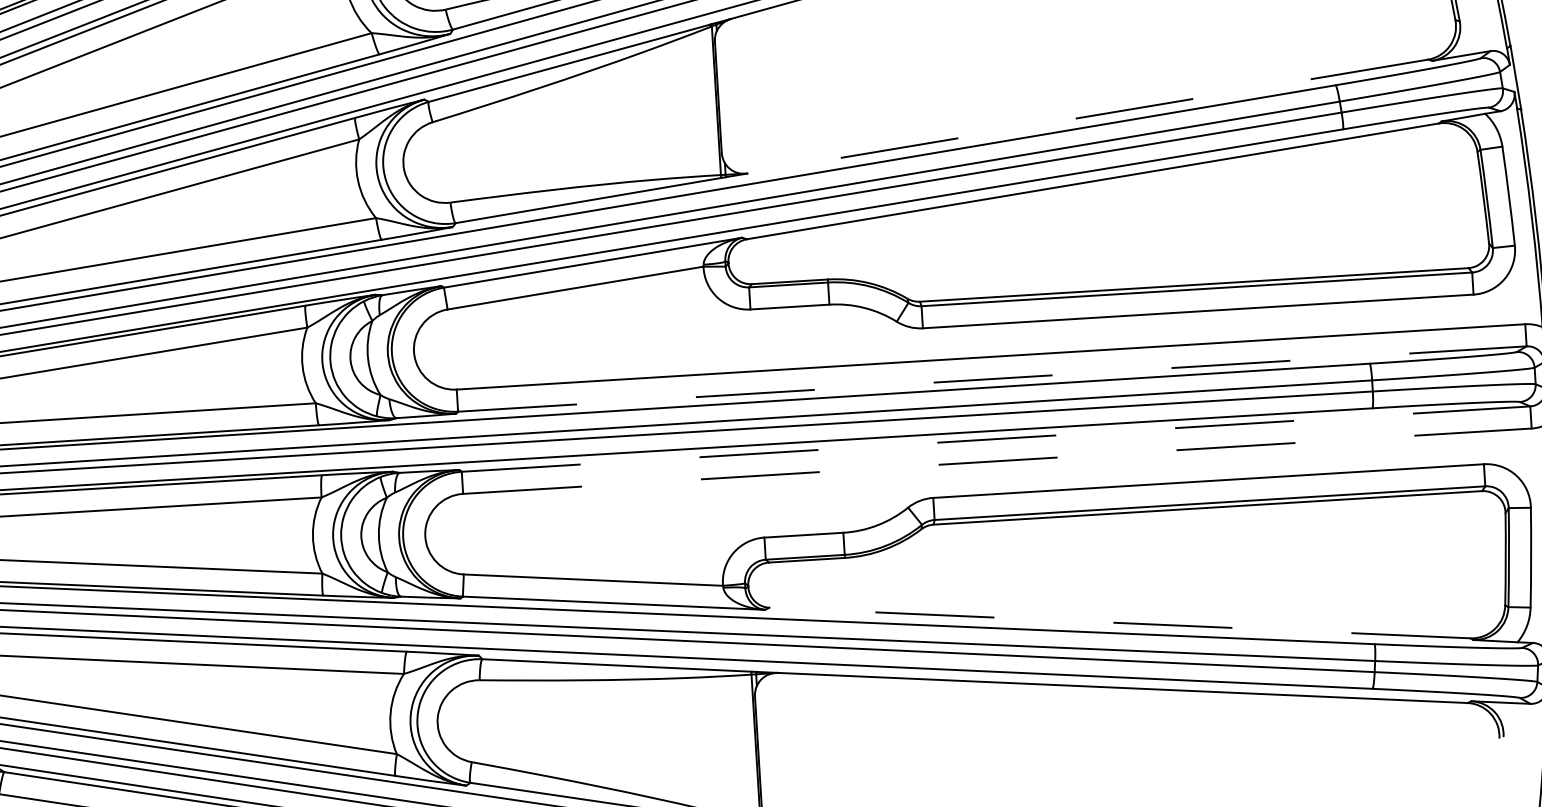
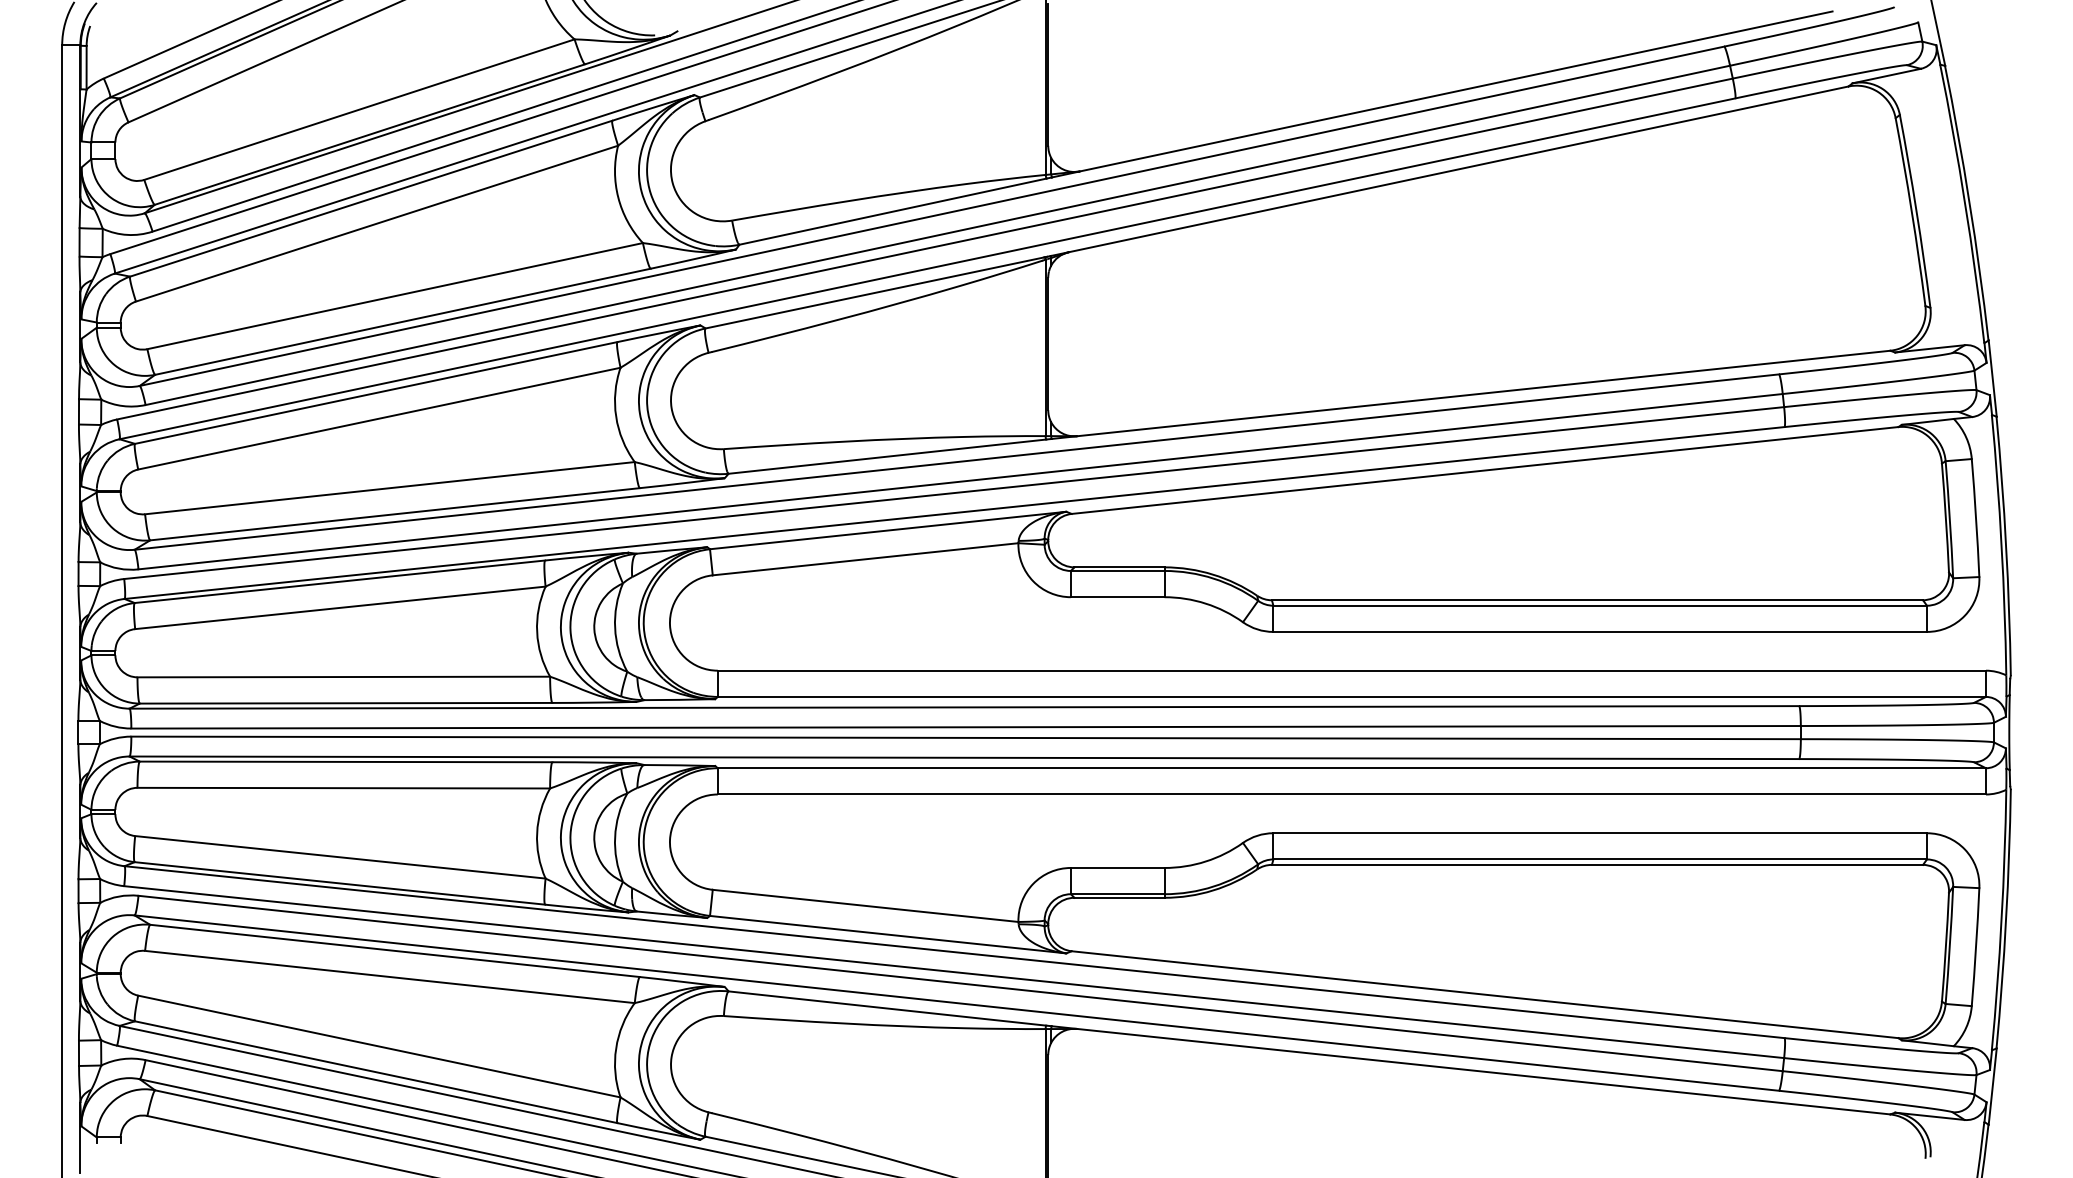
line: (1087, 116) -> (1483, 393), dashed -> solid
line: (992, 378) -> (1352, 696), dashed -> solid
line: (996, 439) -> (1352, 768), dashed -> solid
line: (997, 461) -> (1352, 794), dashed -> solid
line: (1120, 622) -> (1485, 994), dashed -> solid

